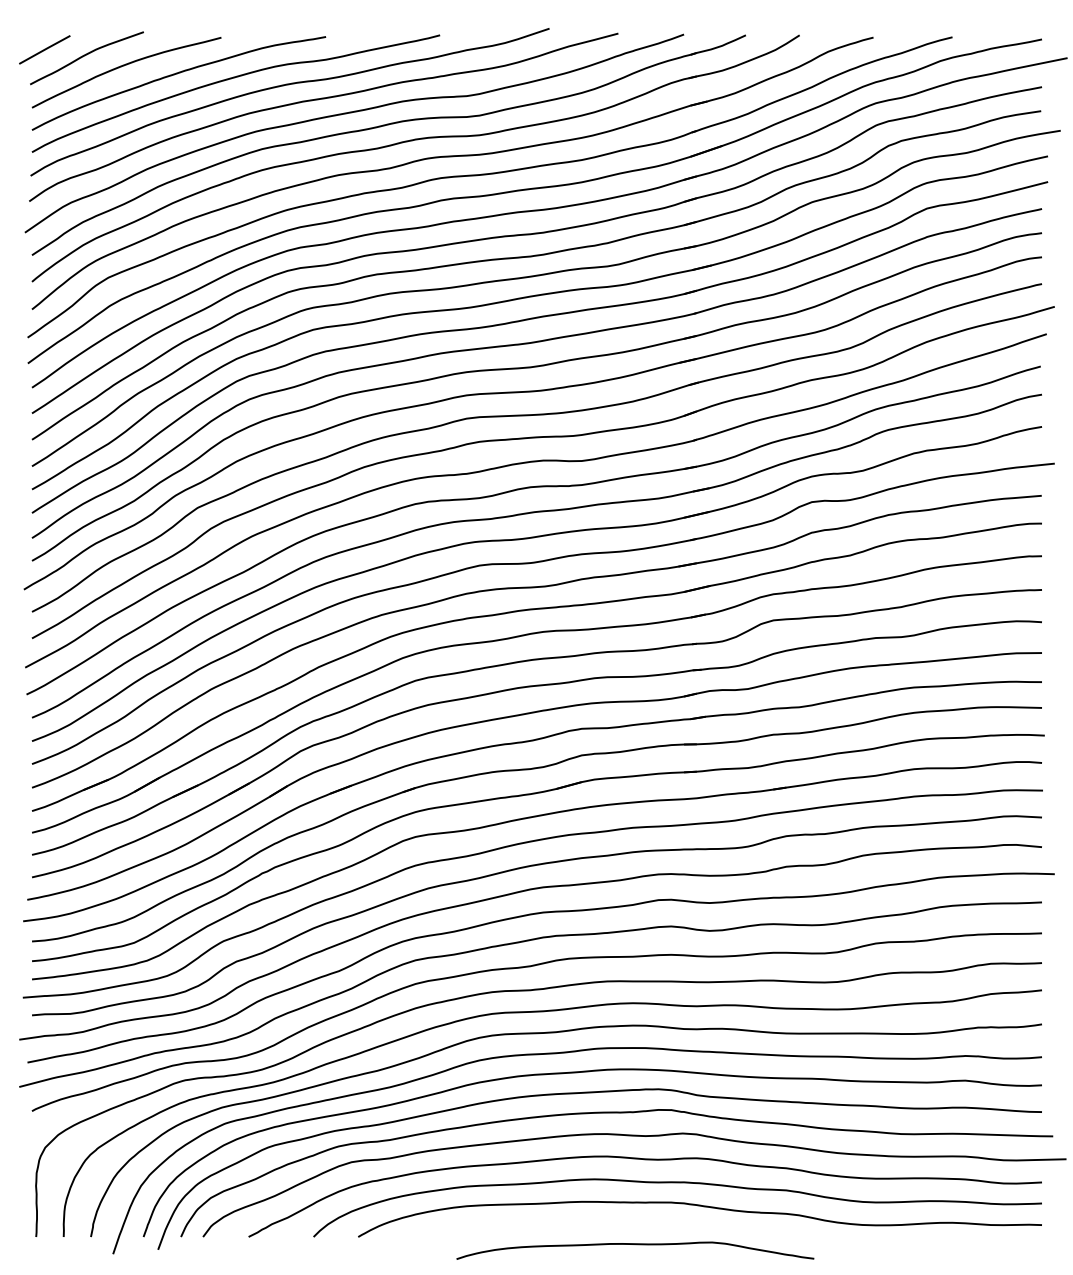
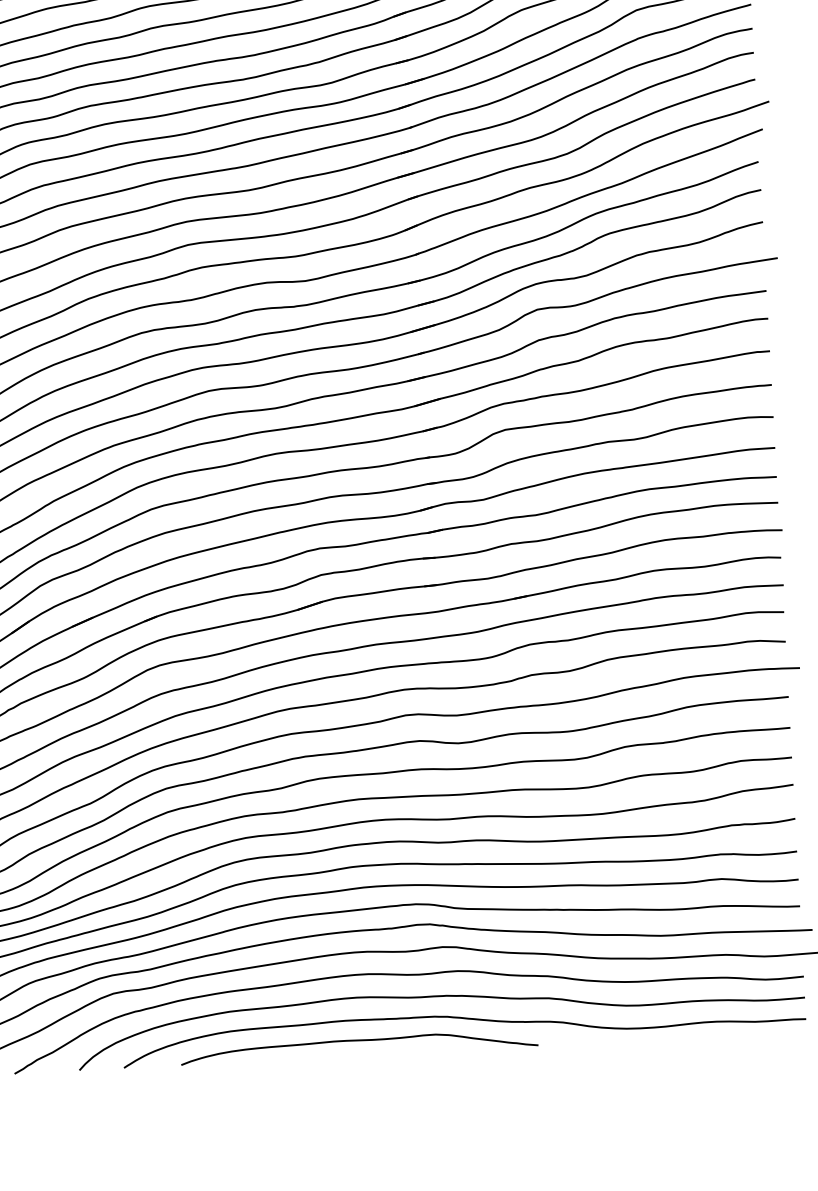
curve: (635, 1245) -> (359, 1041), moved

